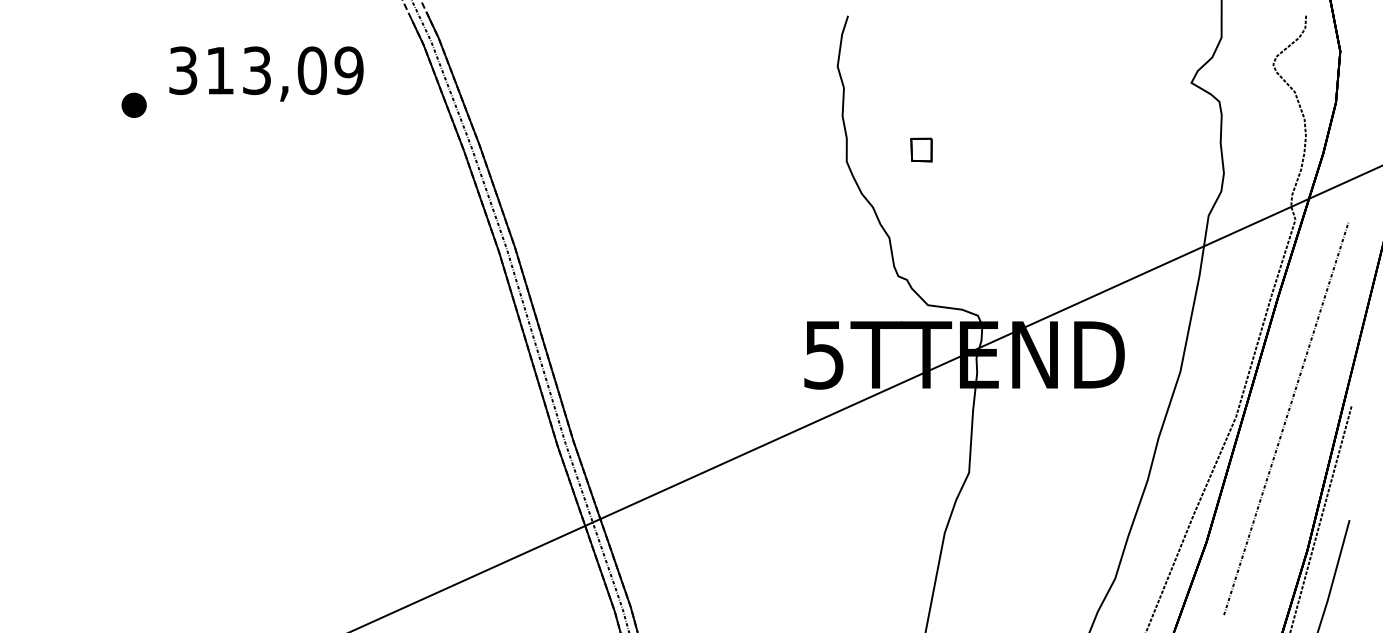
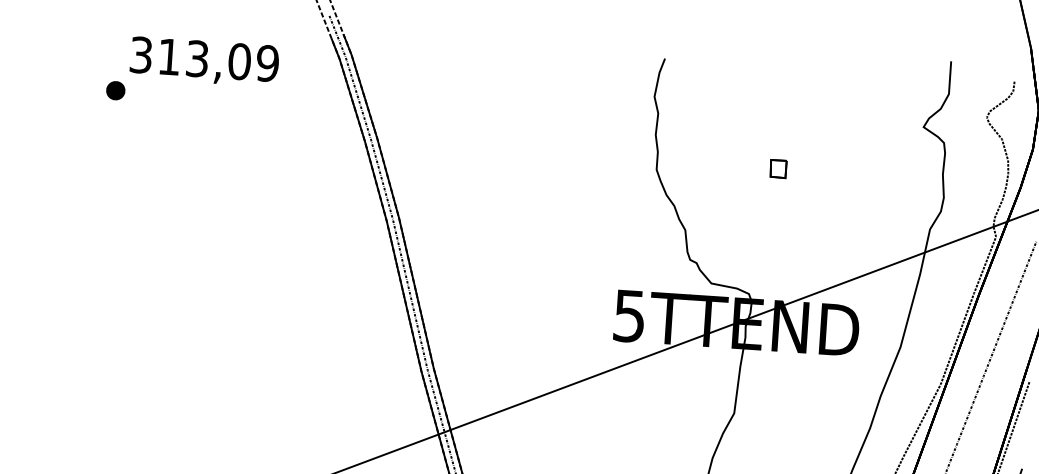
text: (266, 73) -> (204, 61), moved
part: (921, 149) -> (778, 168), moved

